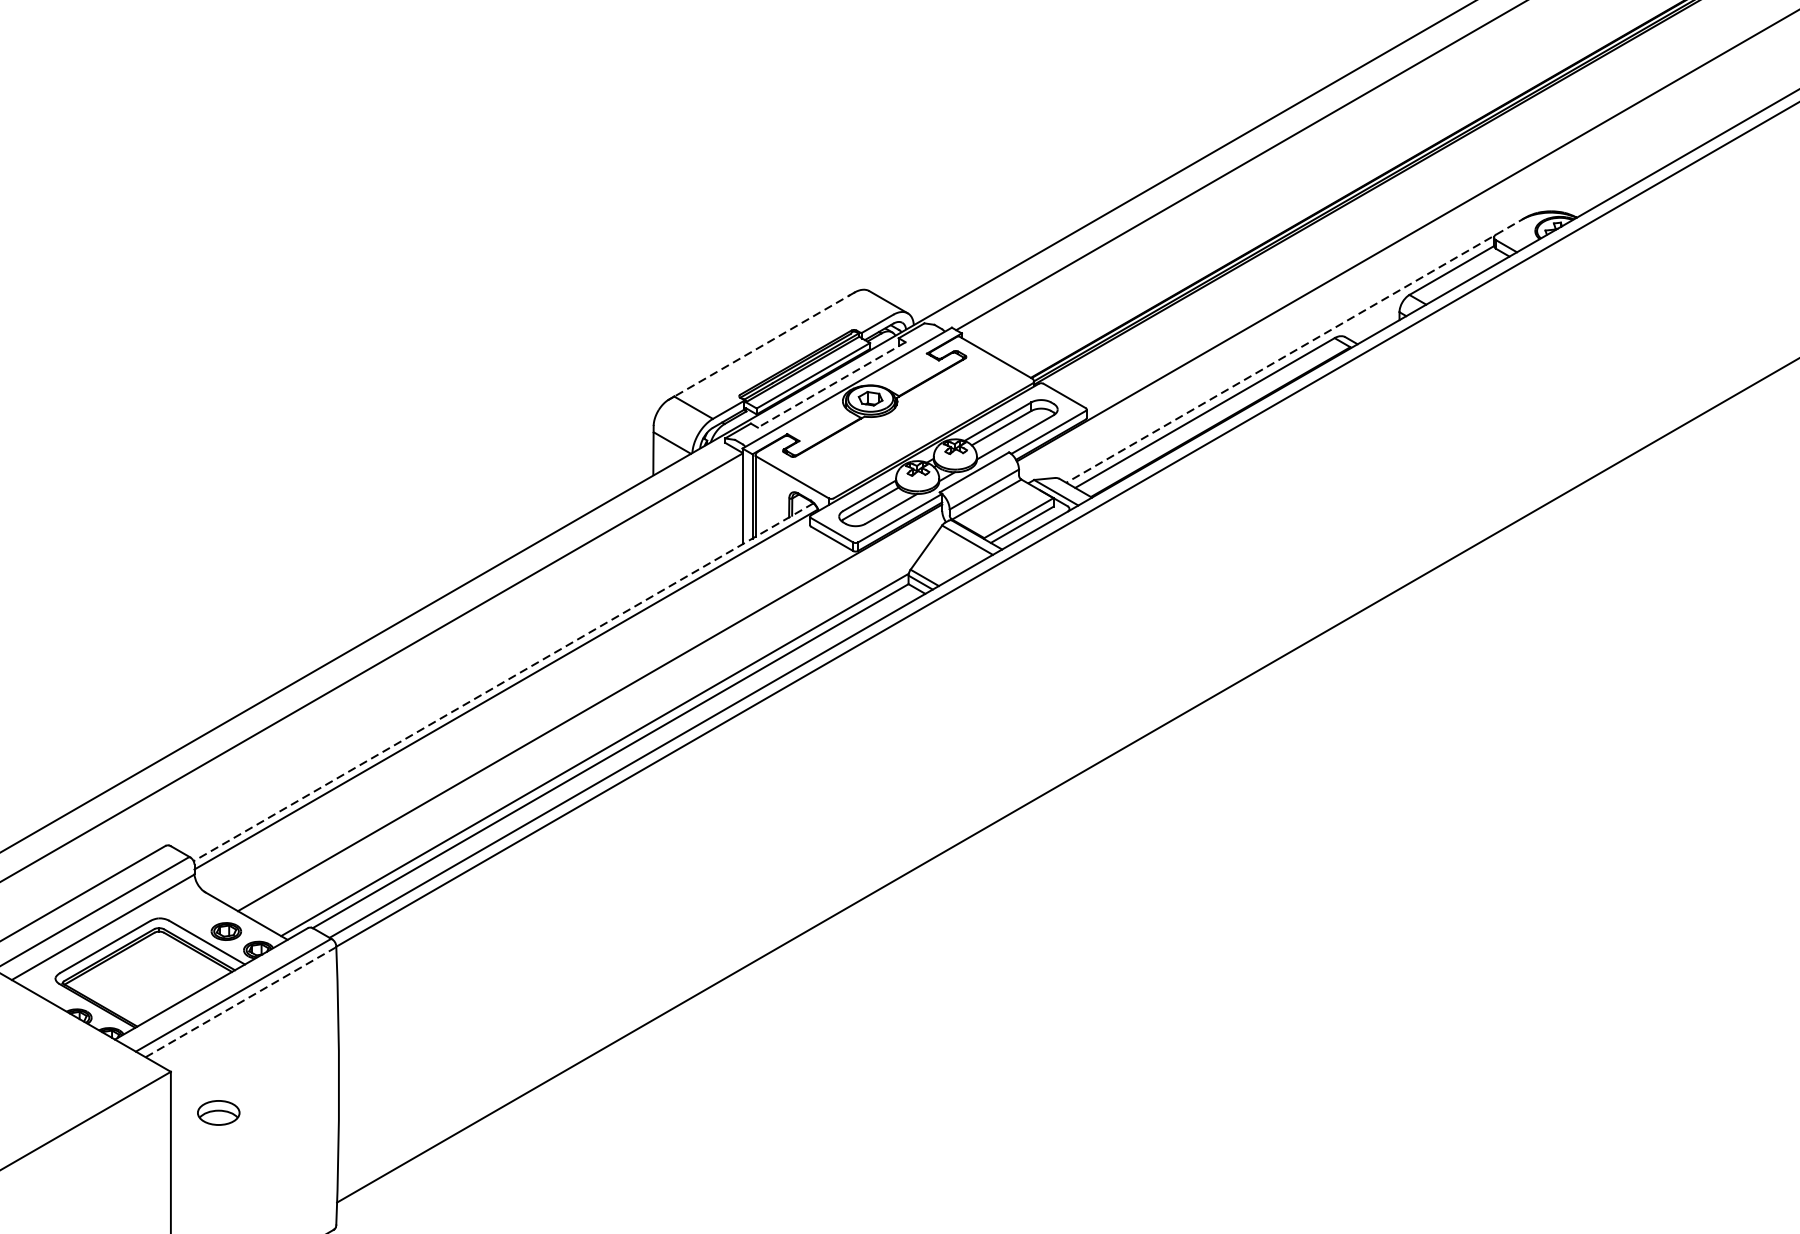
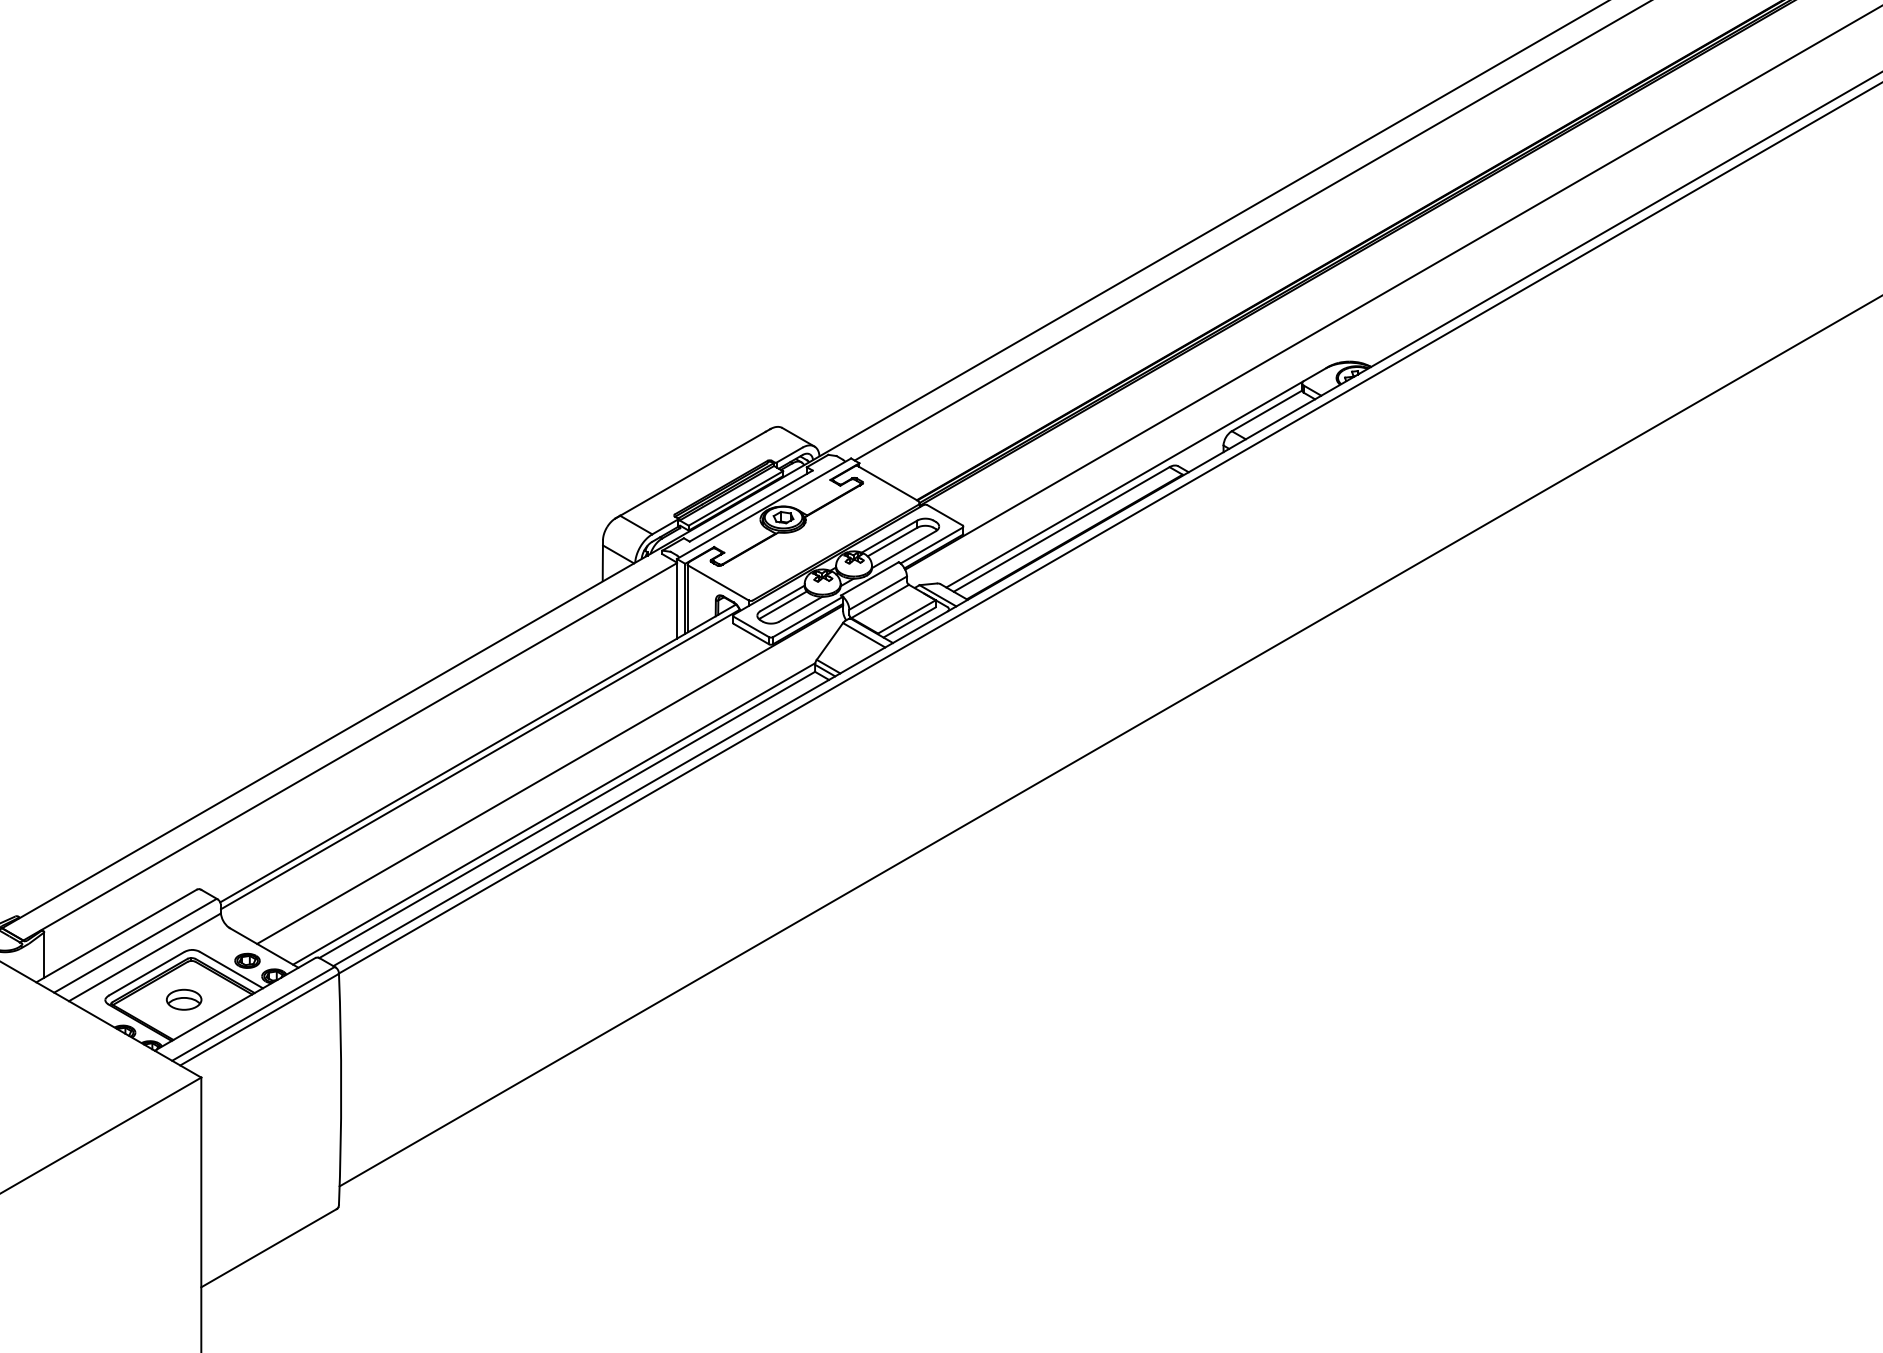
line: (764, 344) -> (695, 472), dashed -> solid
line: (1296, 350) -> (1137, 477), dashed -> solid
line: (830, 385) -> (750, 506), dashed -> solid
line: (504, 682) -> (478, 753), dashed -> solid
line: (240, 1002) -> (259, 1019), dashed -> solid
part: (219, 1112) -> (184, 999), moved

